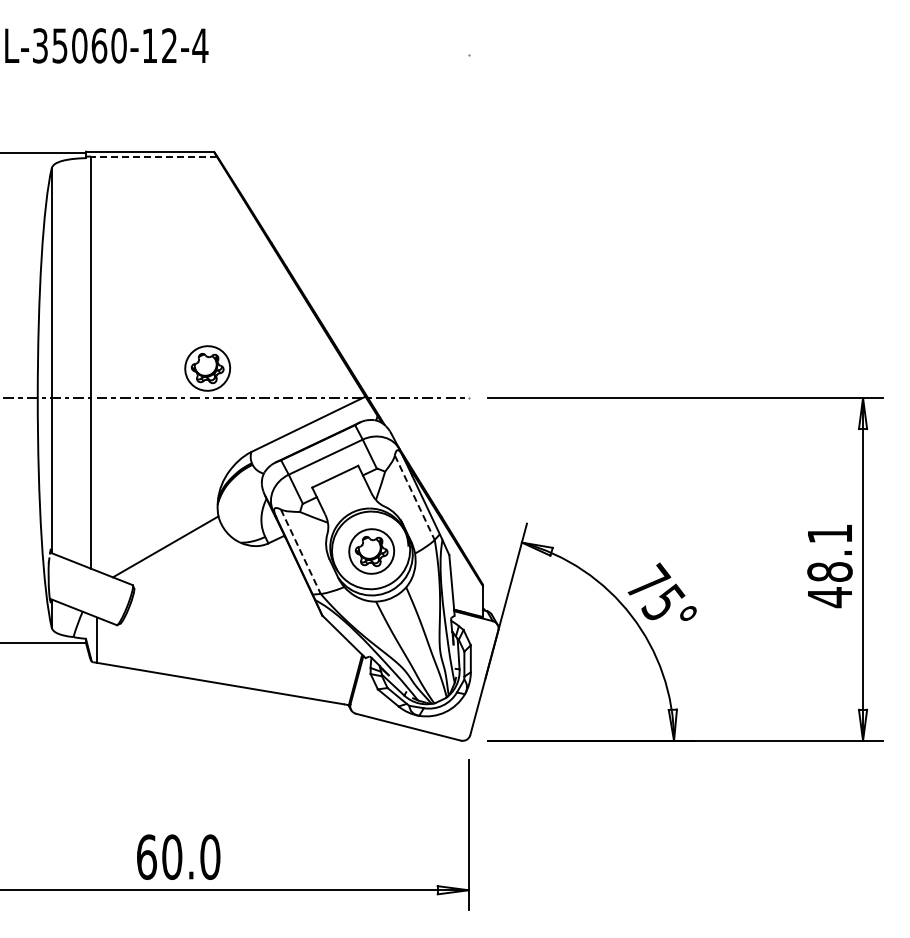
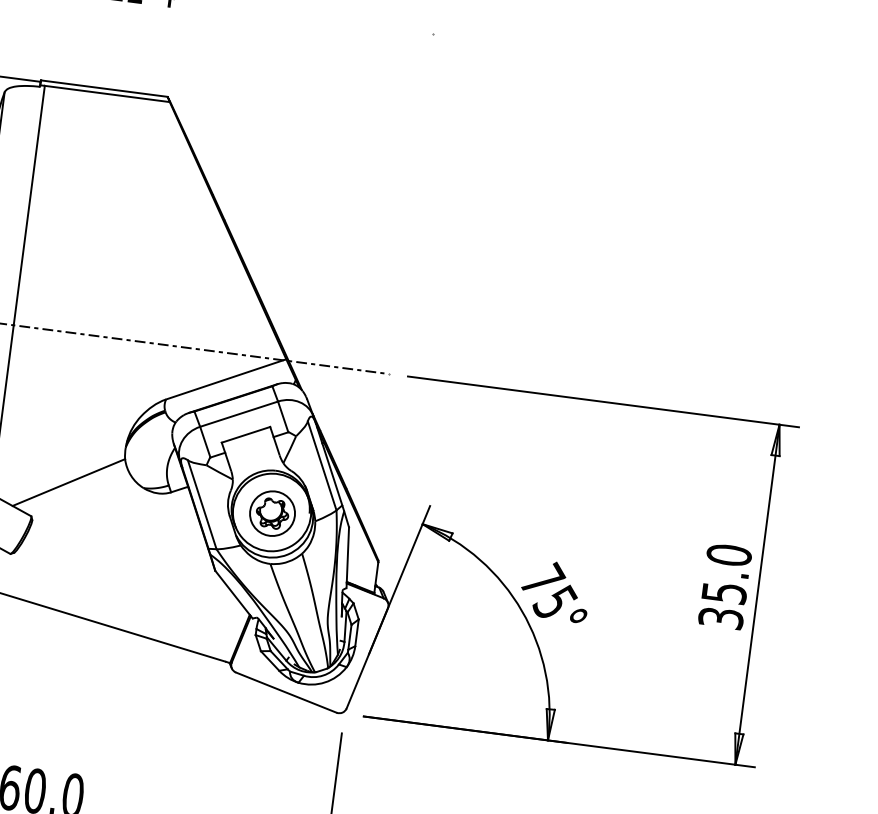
line: (153, 156) -> (107, 93), dashed -> solid
part: (207, 368) -> (133, 311), removed
line: (414, 497) -> (321, 465), dashed -> solid
line: (300, 551) -> (201, 504), dashed -> solid
text: (829, 565) -> (724, 586), 48.1 -> 35.0

